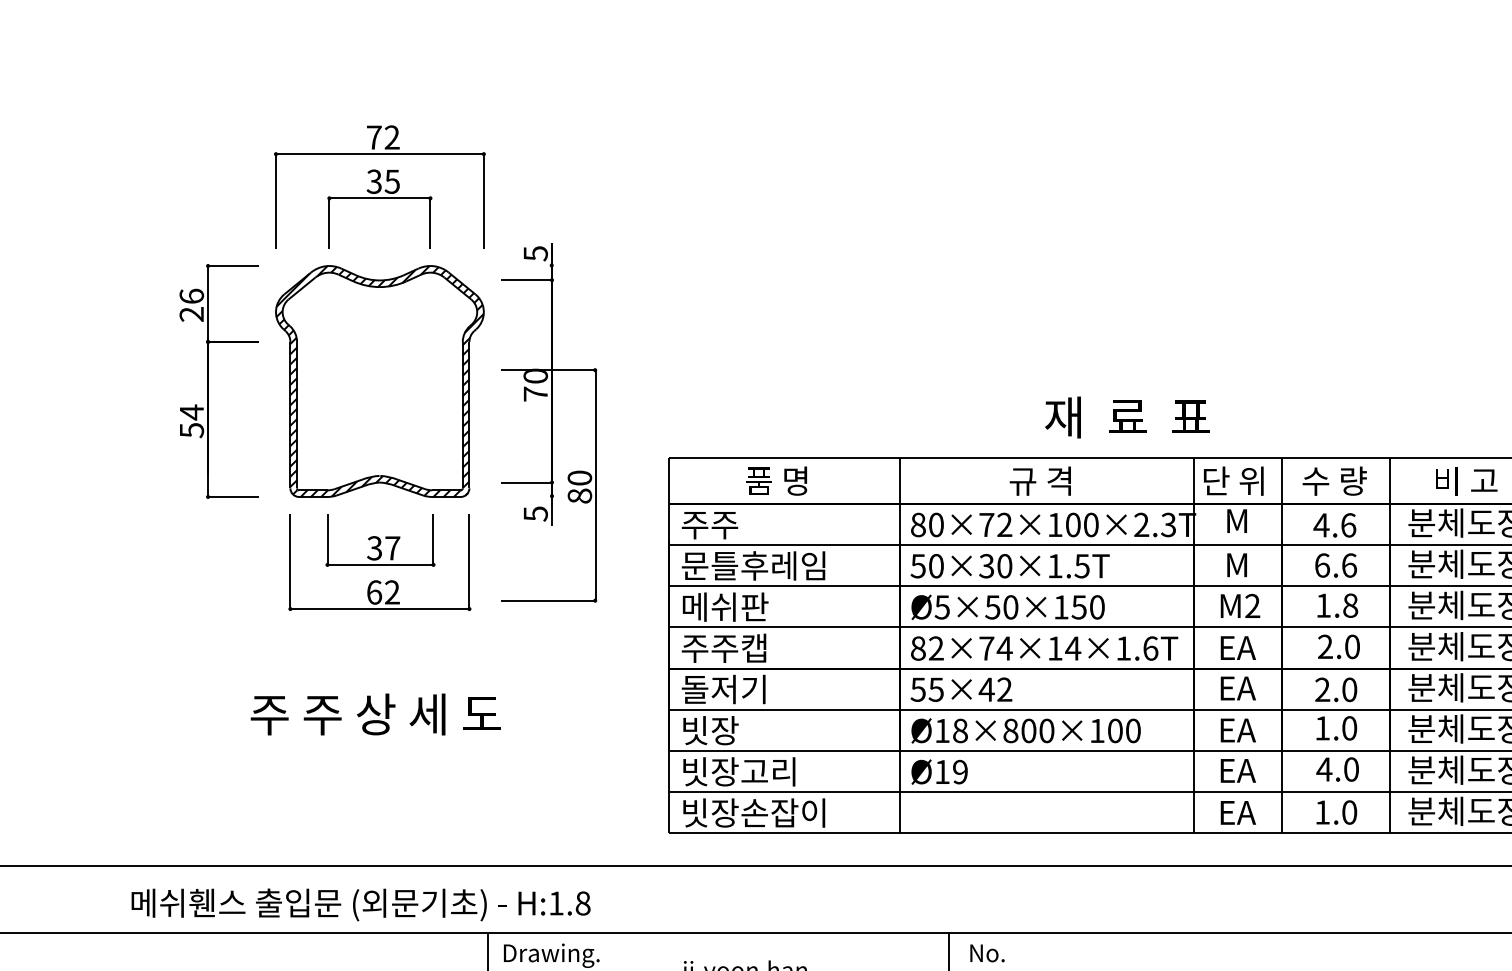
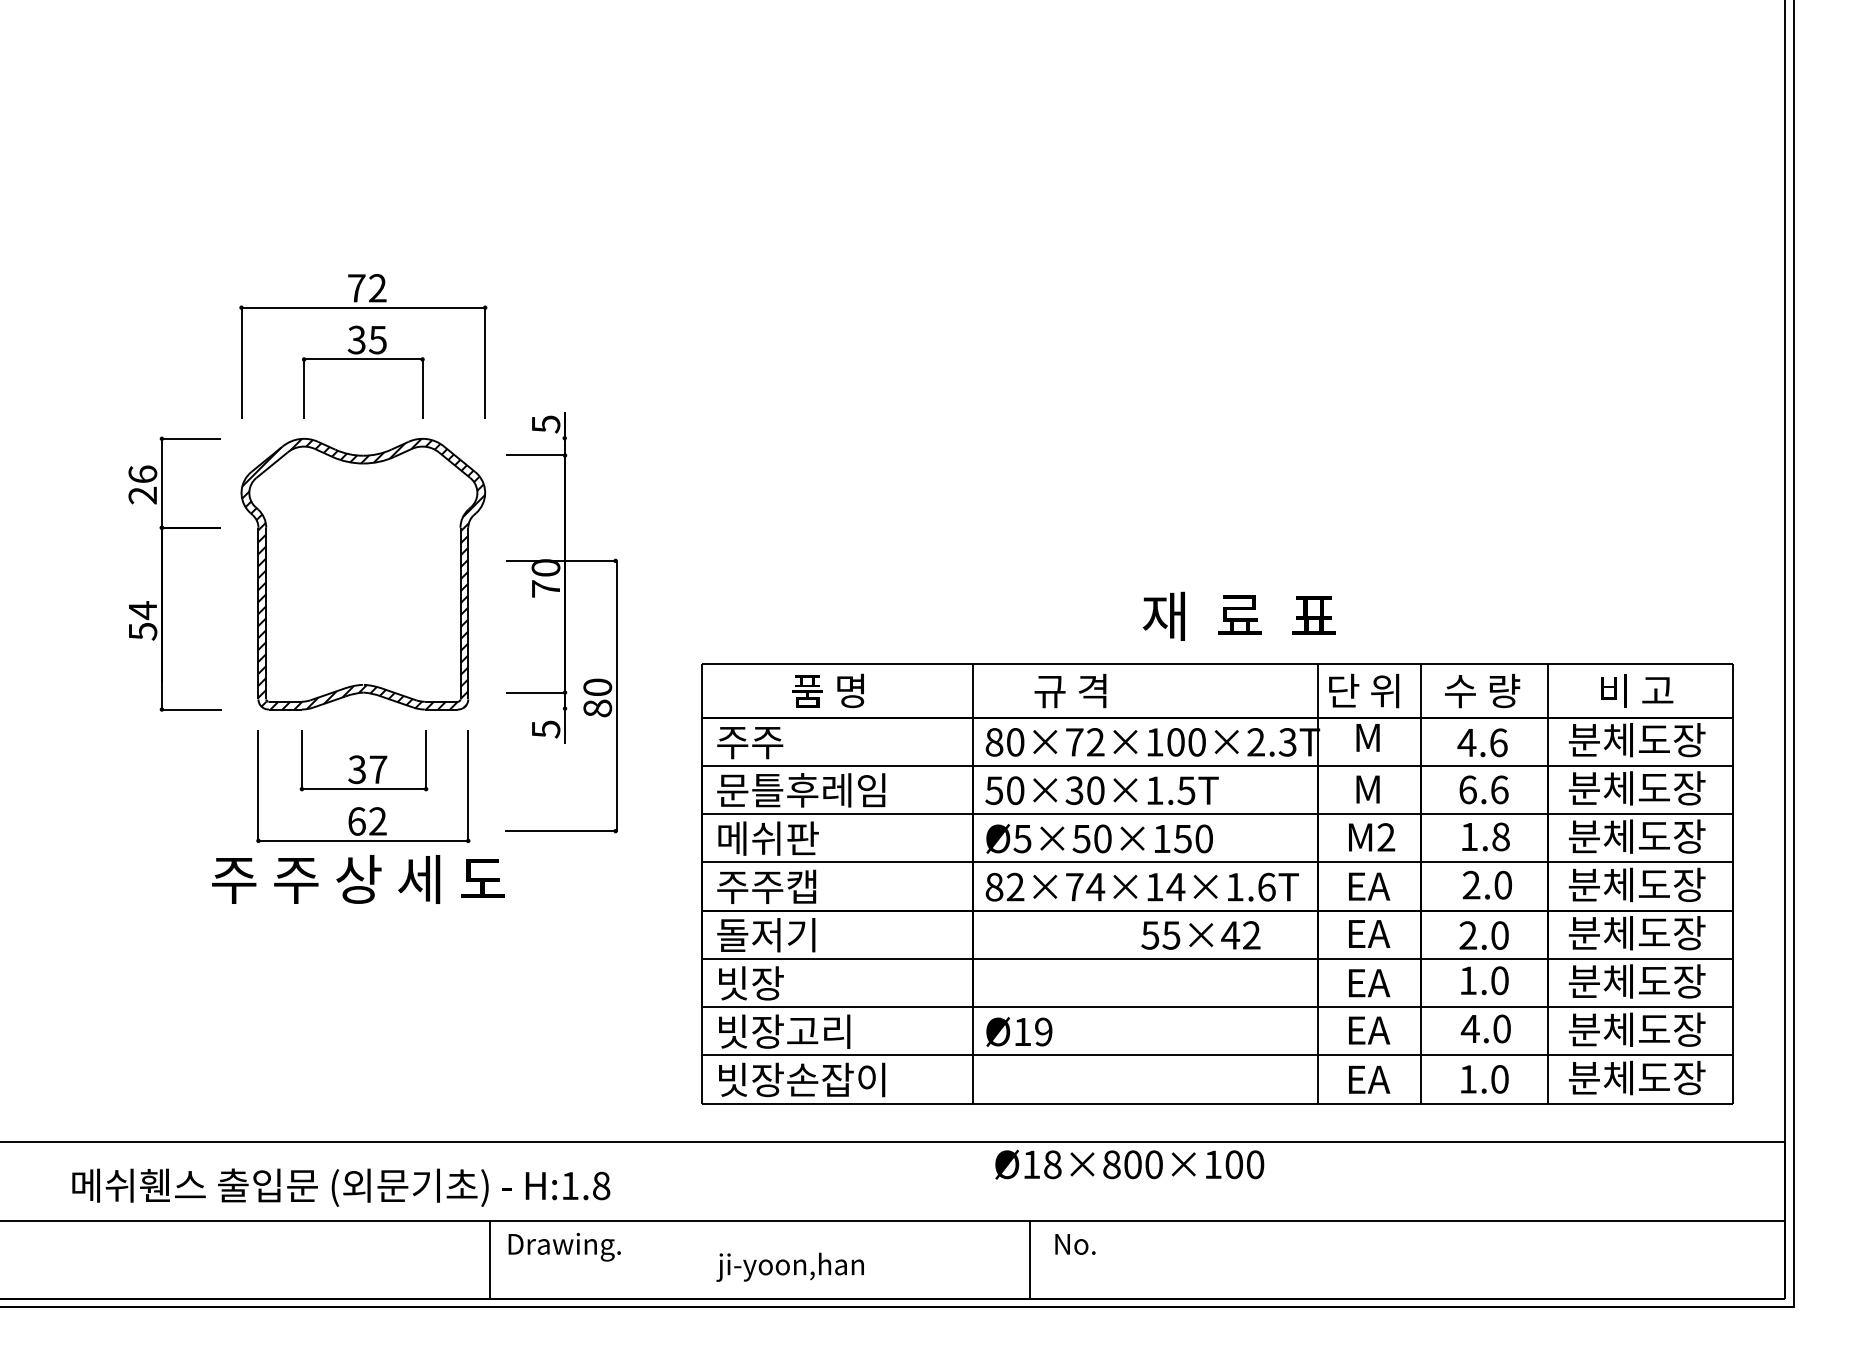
text: (1040, 480) -> (1070, 690), moved
text: (961, 689) -> (1200, 935), moved
text: (375, 714) -> (358, 879), moved
text: (1025, 730) -> (1129, 1164), moved

